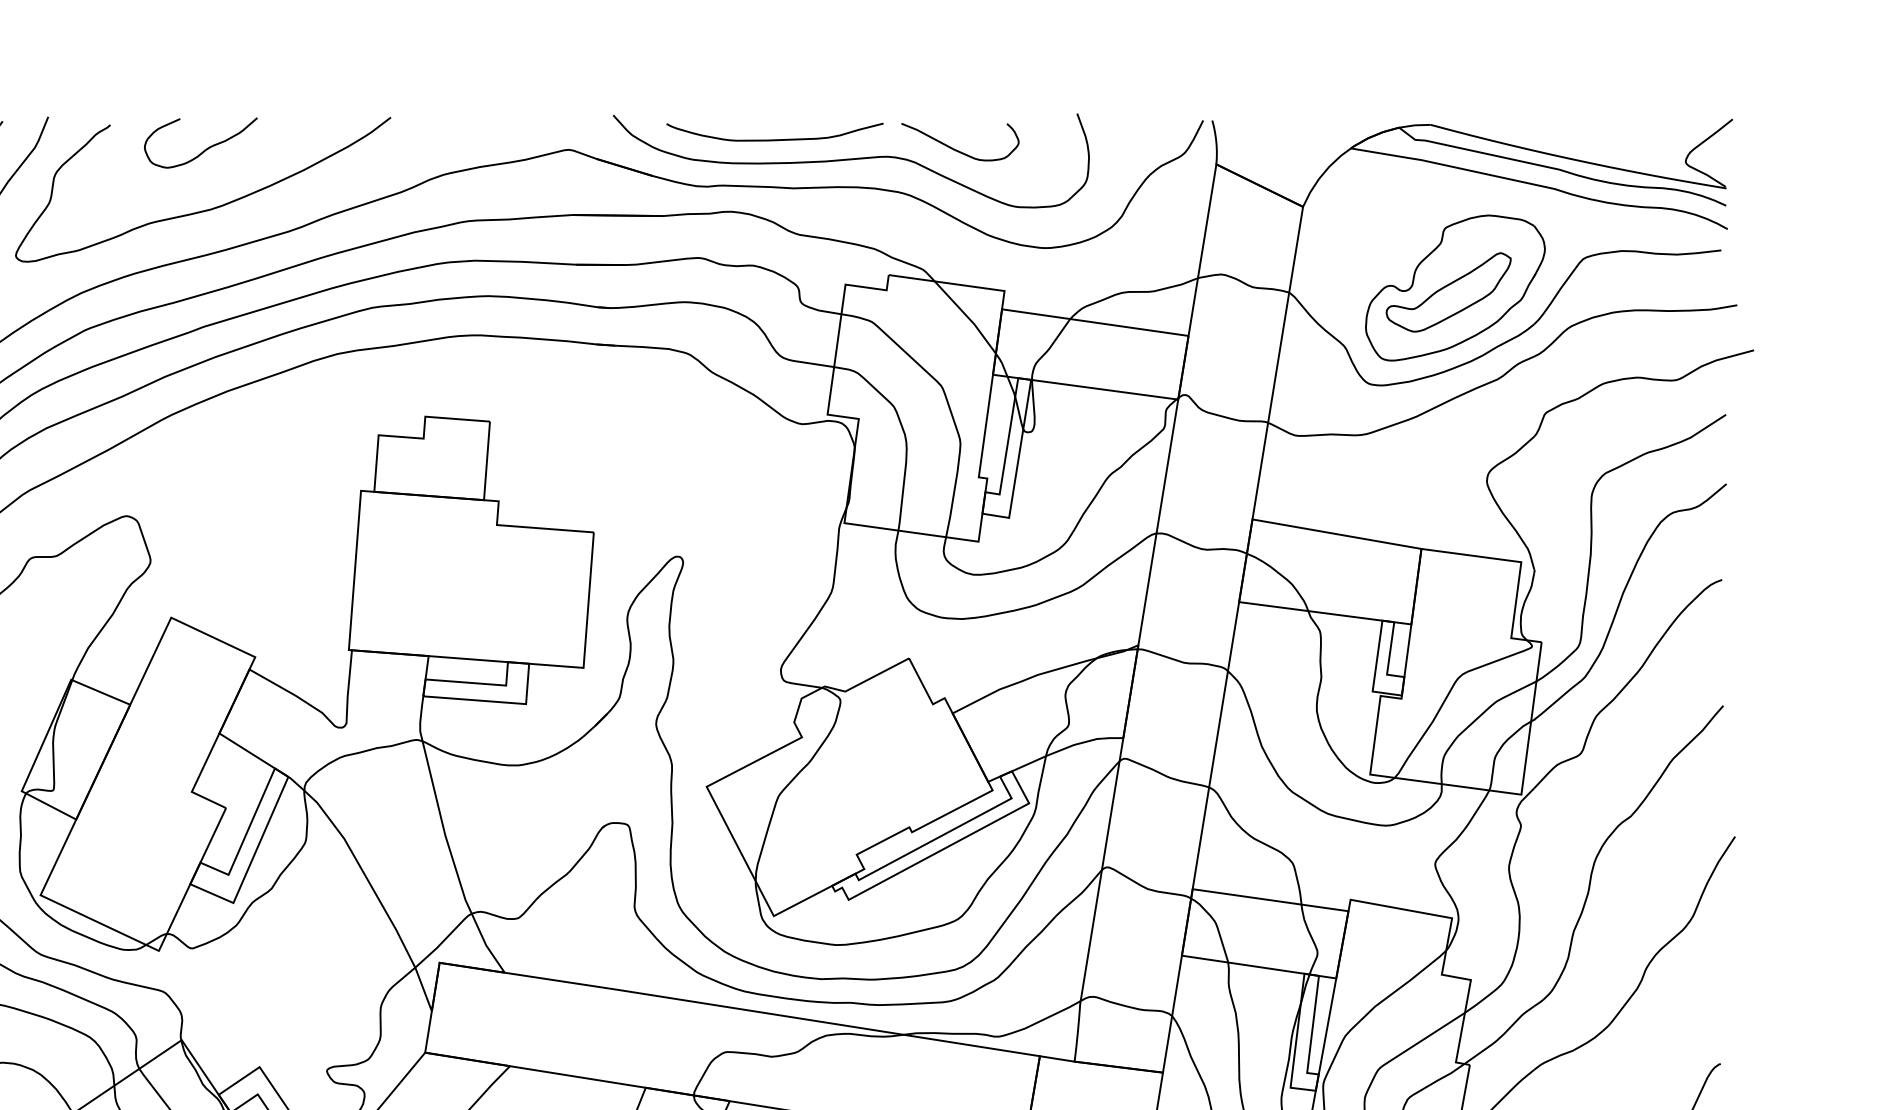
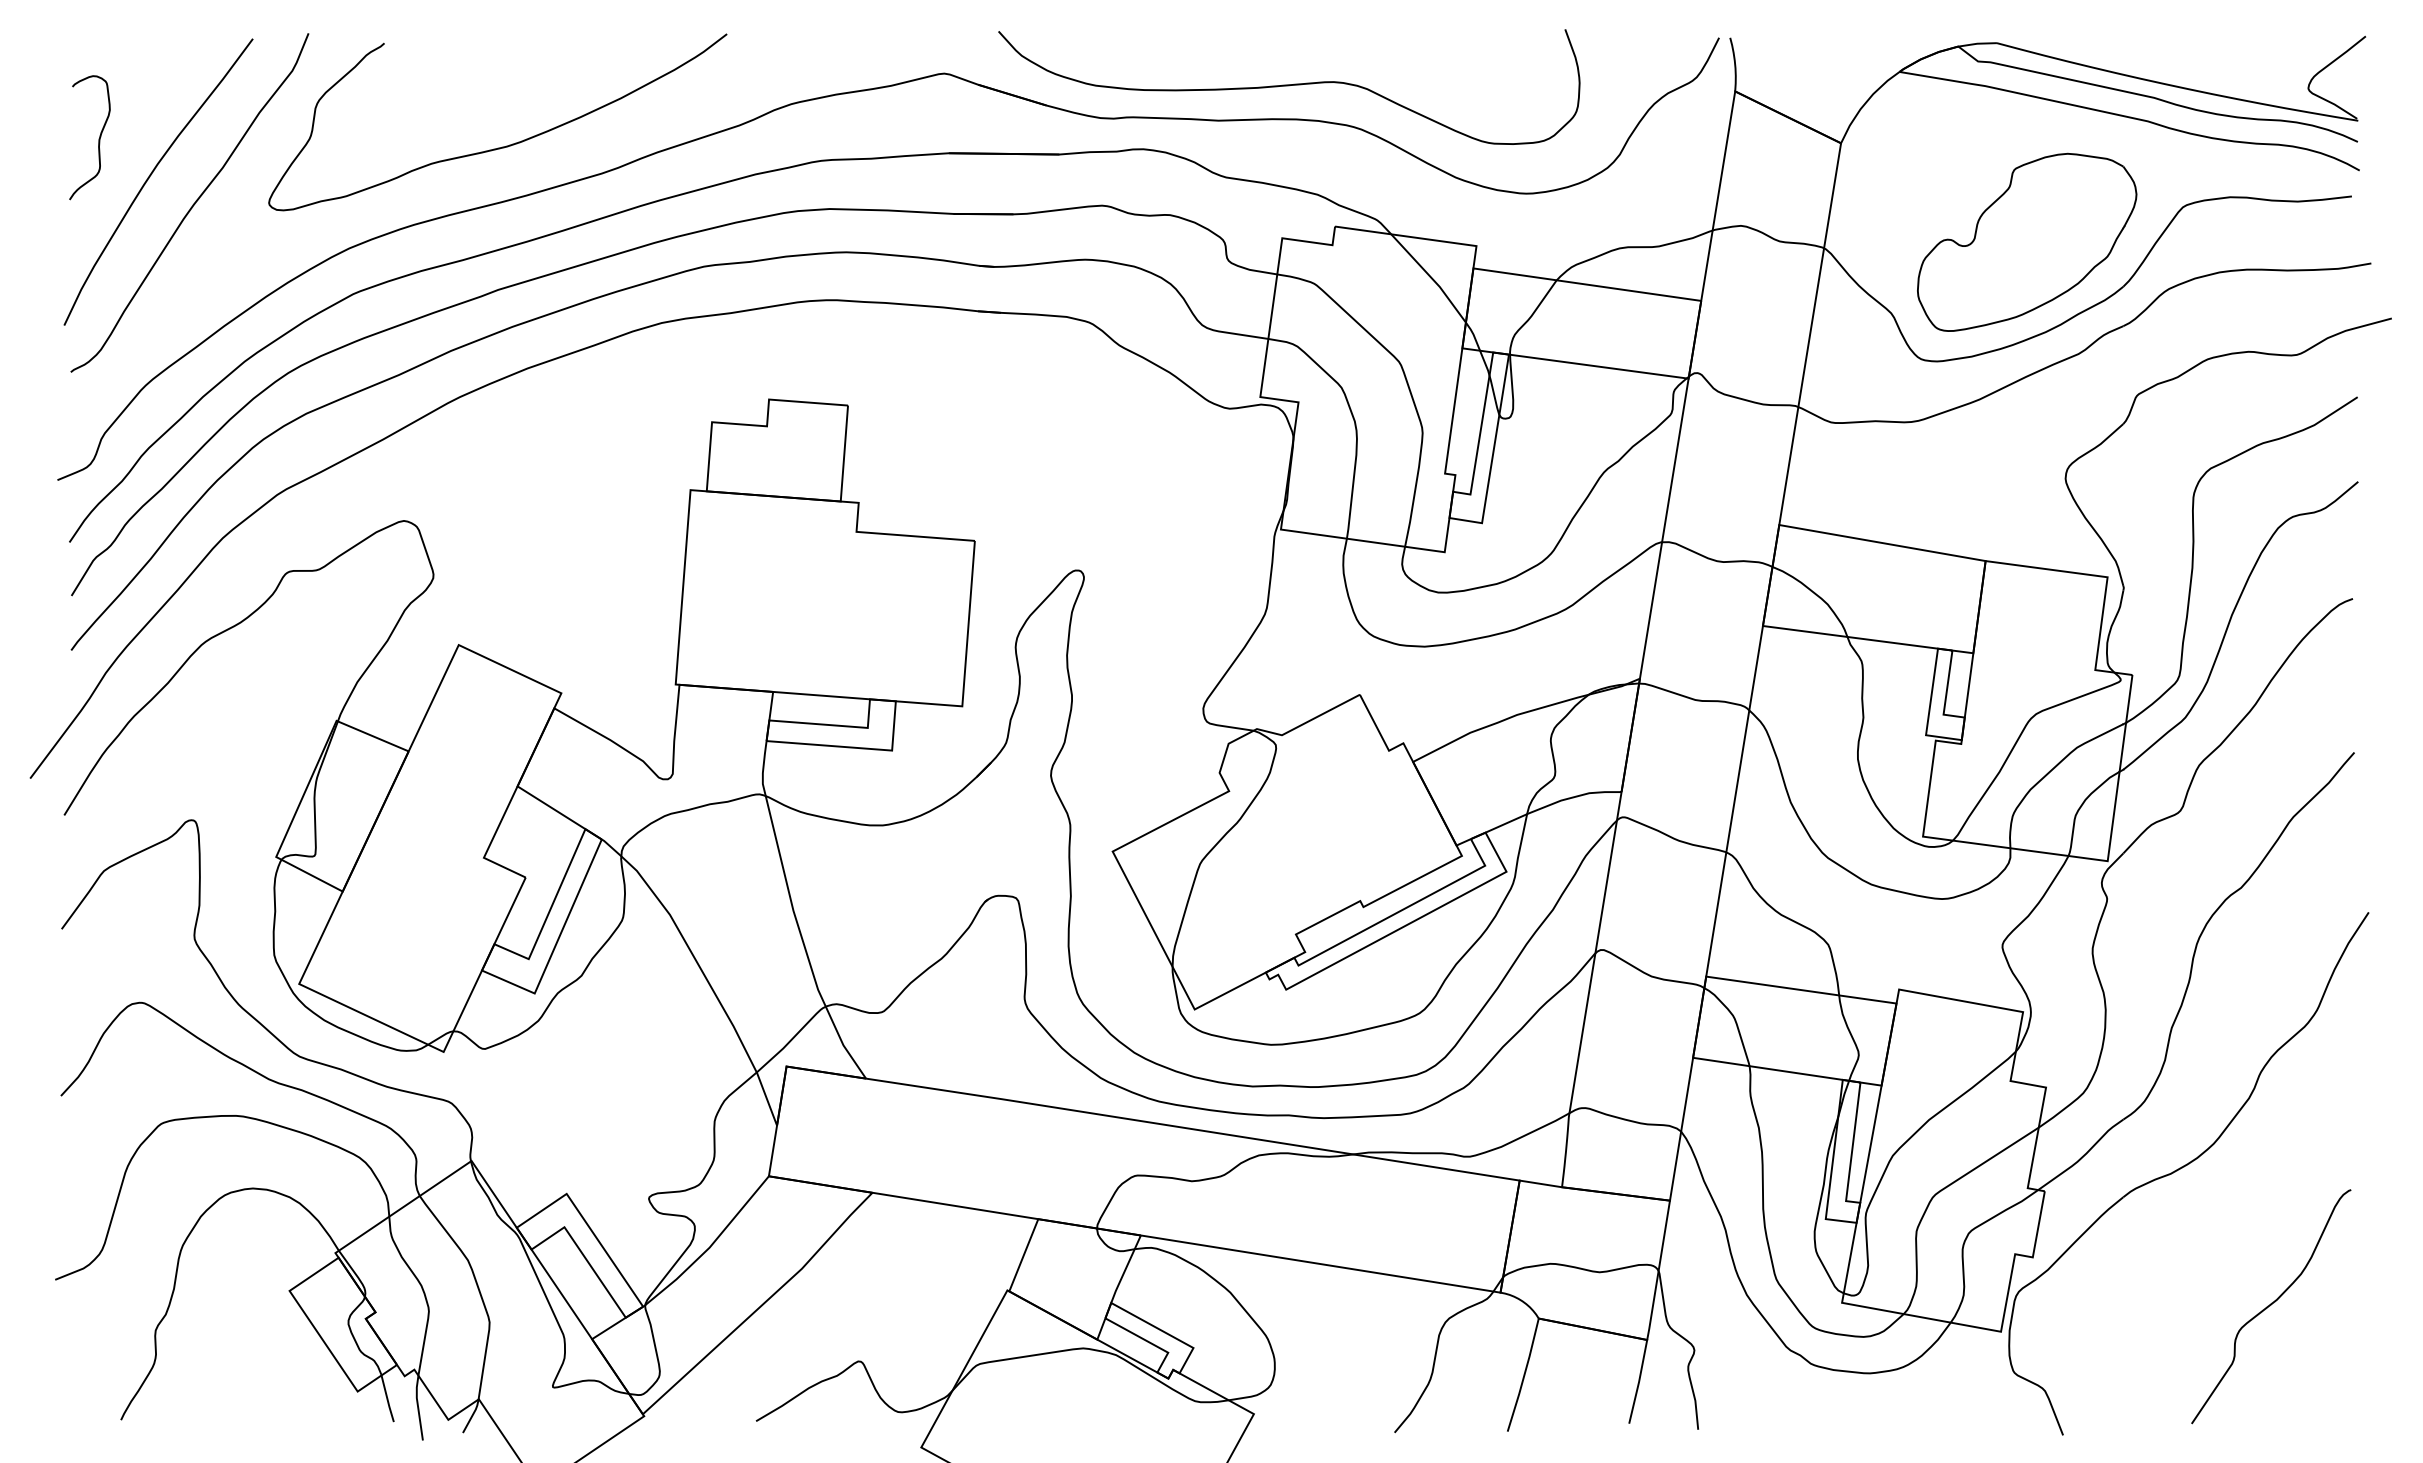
curve: (777, 139) -> (1199, 60), removed
curve: (204, 149) -> (499, 73), removed
curve: (958, 150) -> (1420, 74), removed
part: (1448, 292) -> (2018, 247), removed

